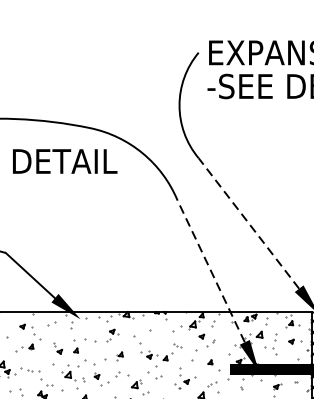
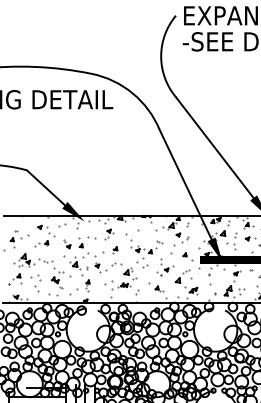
line: (248, 223) -> (214, 147), dashed -> solid
line: (211, 271) -> (185, 184), dashed -> solid

